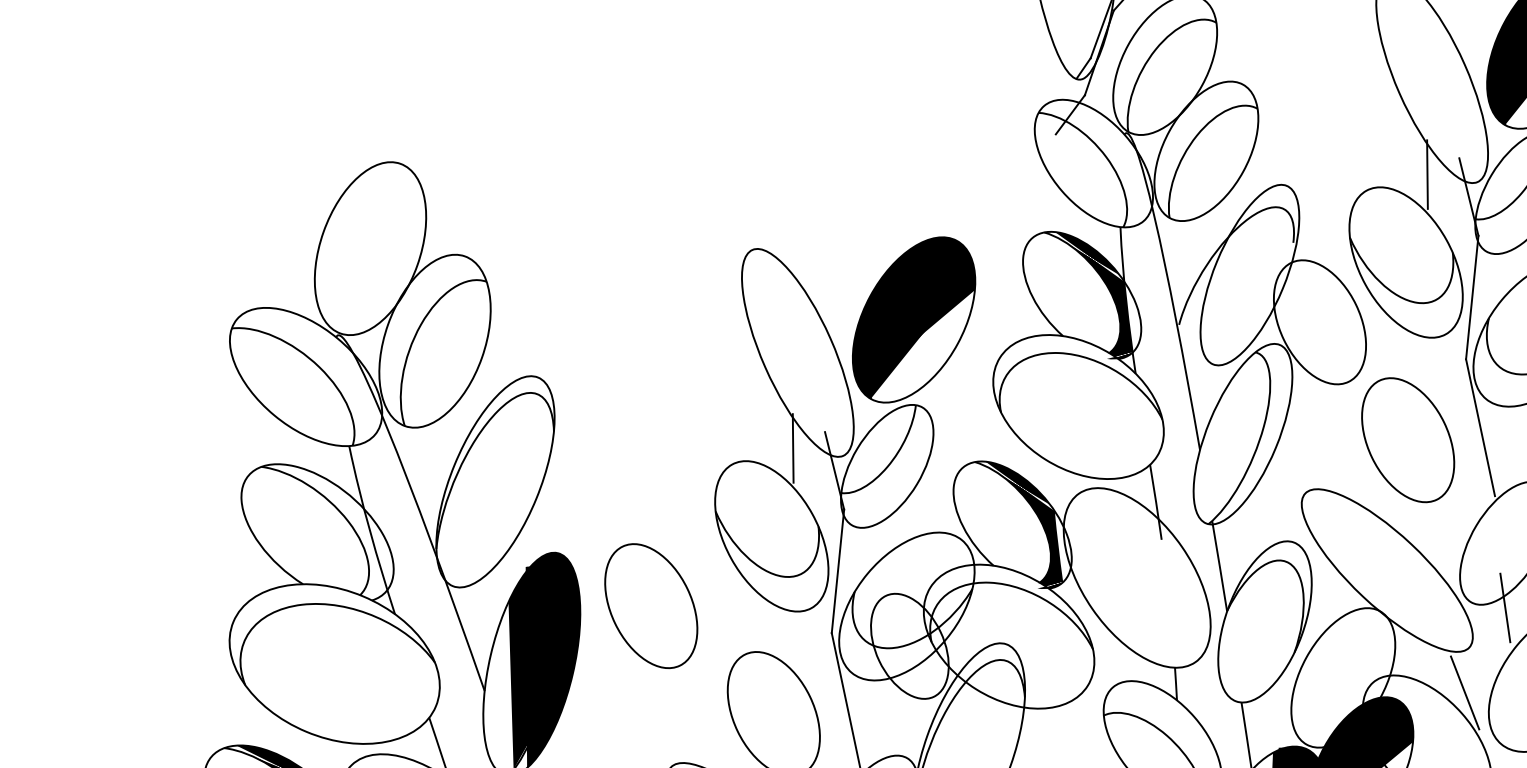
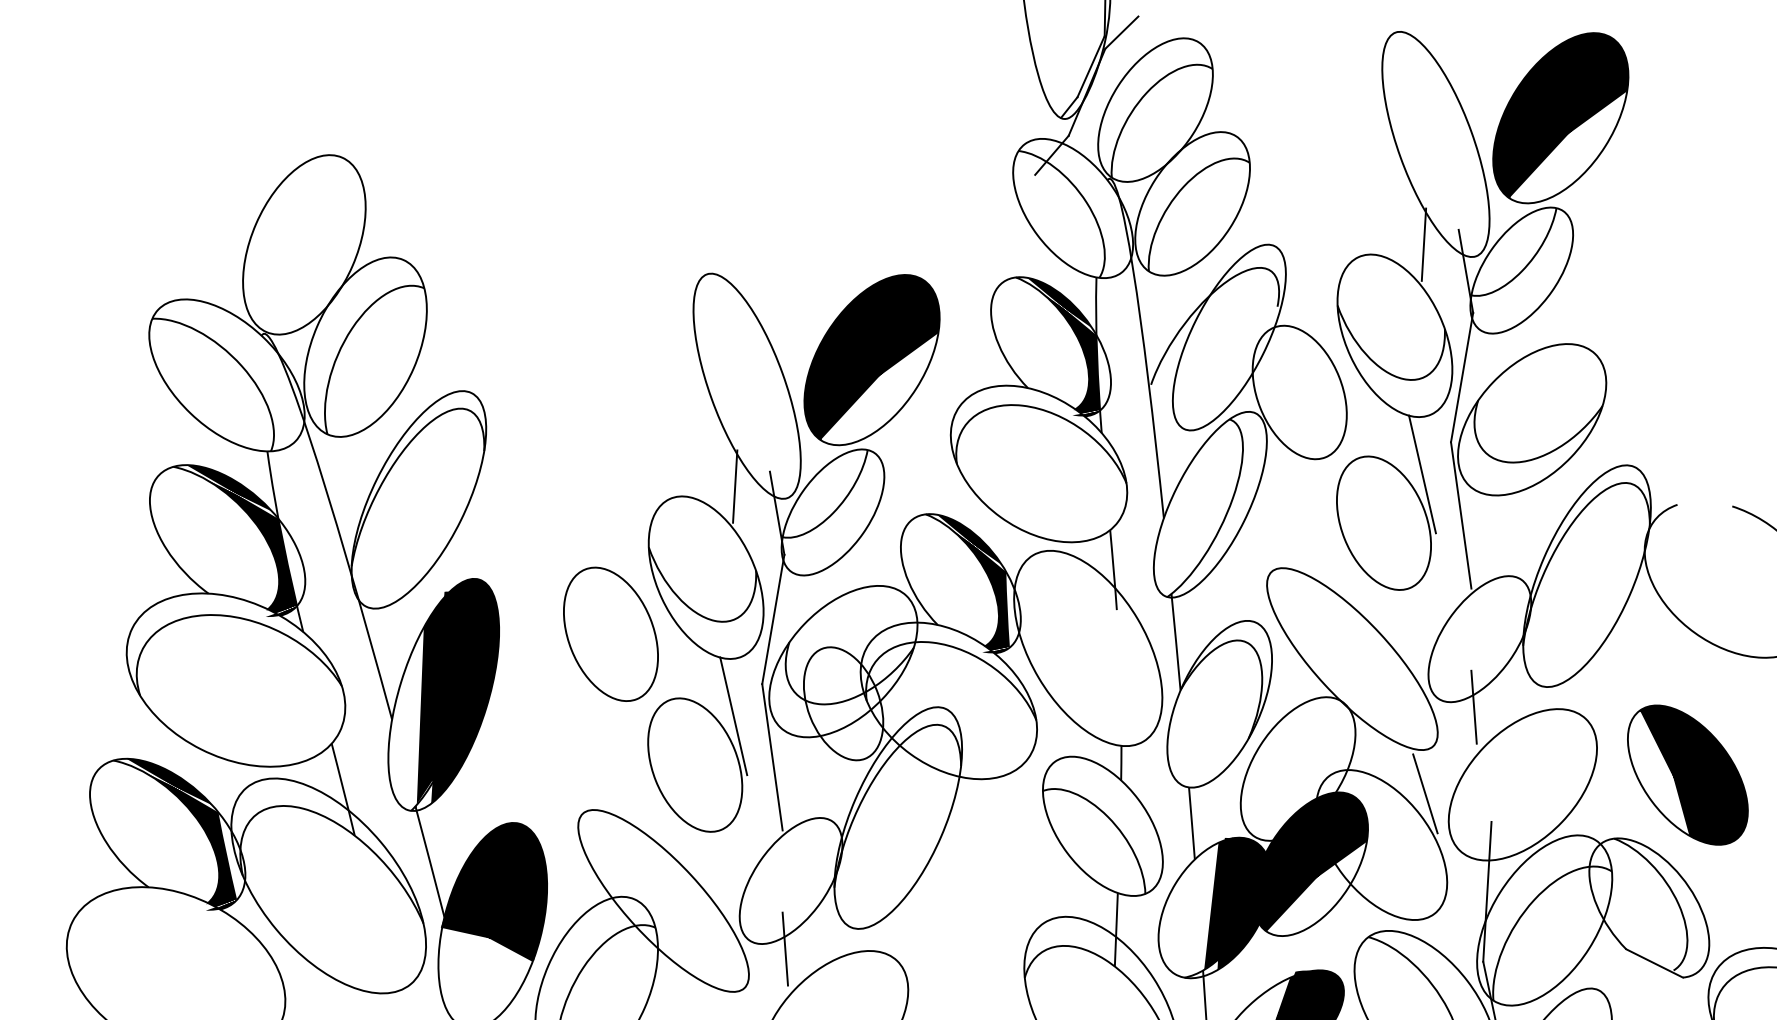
line: (1441, 391) -> (1422, 474), added
fill: (330, 532) -> (241, 541), added
part: (650, 605) -> (610, 633), moved
line: (806, 665) -> (733, 716), added

